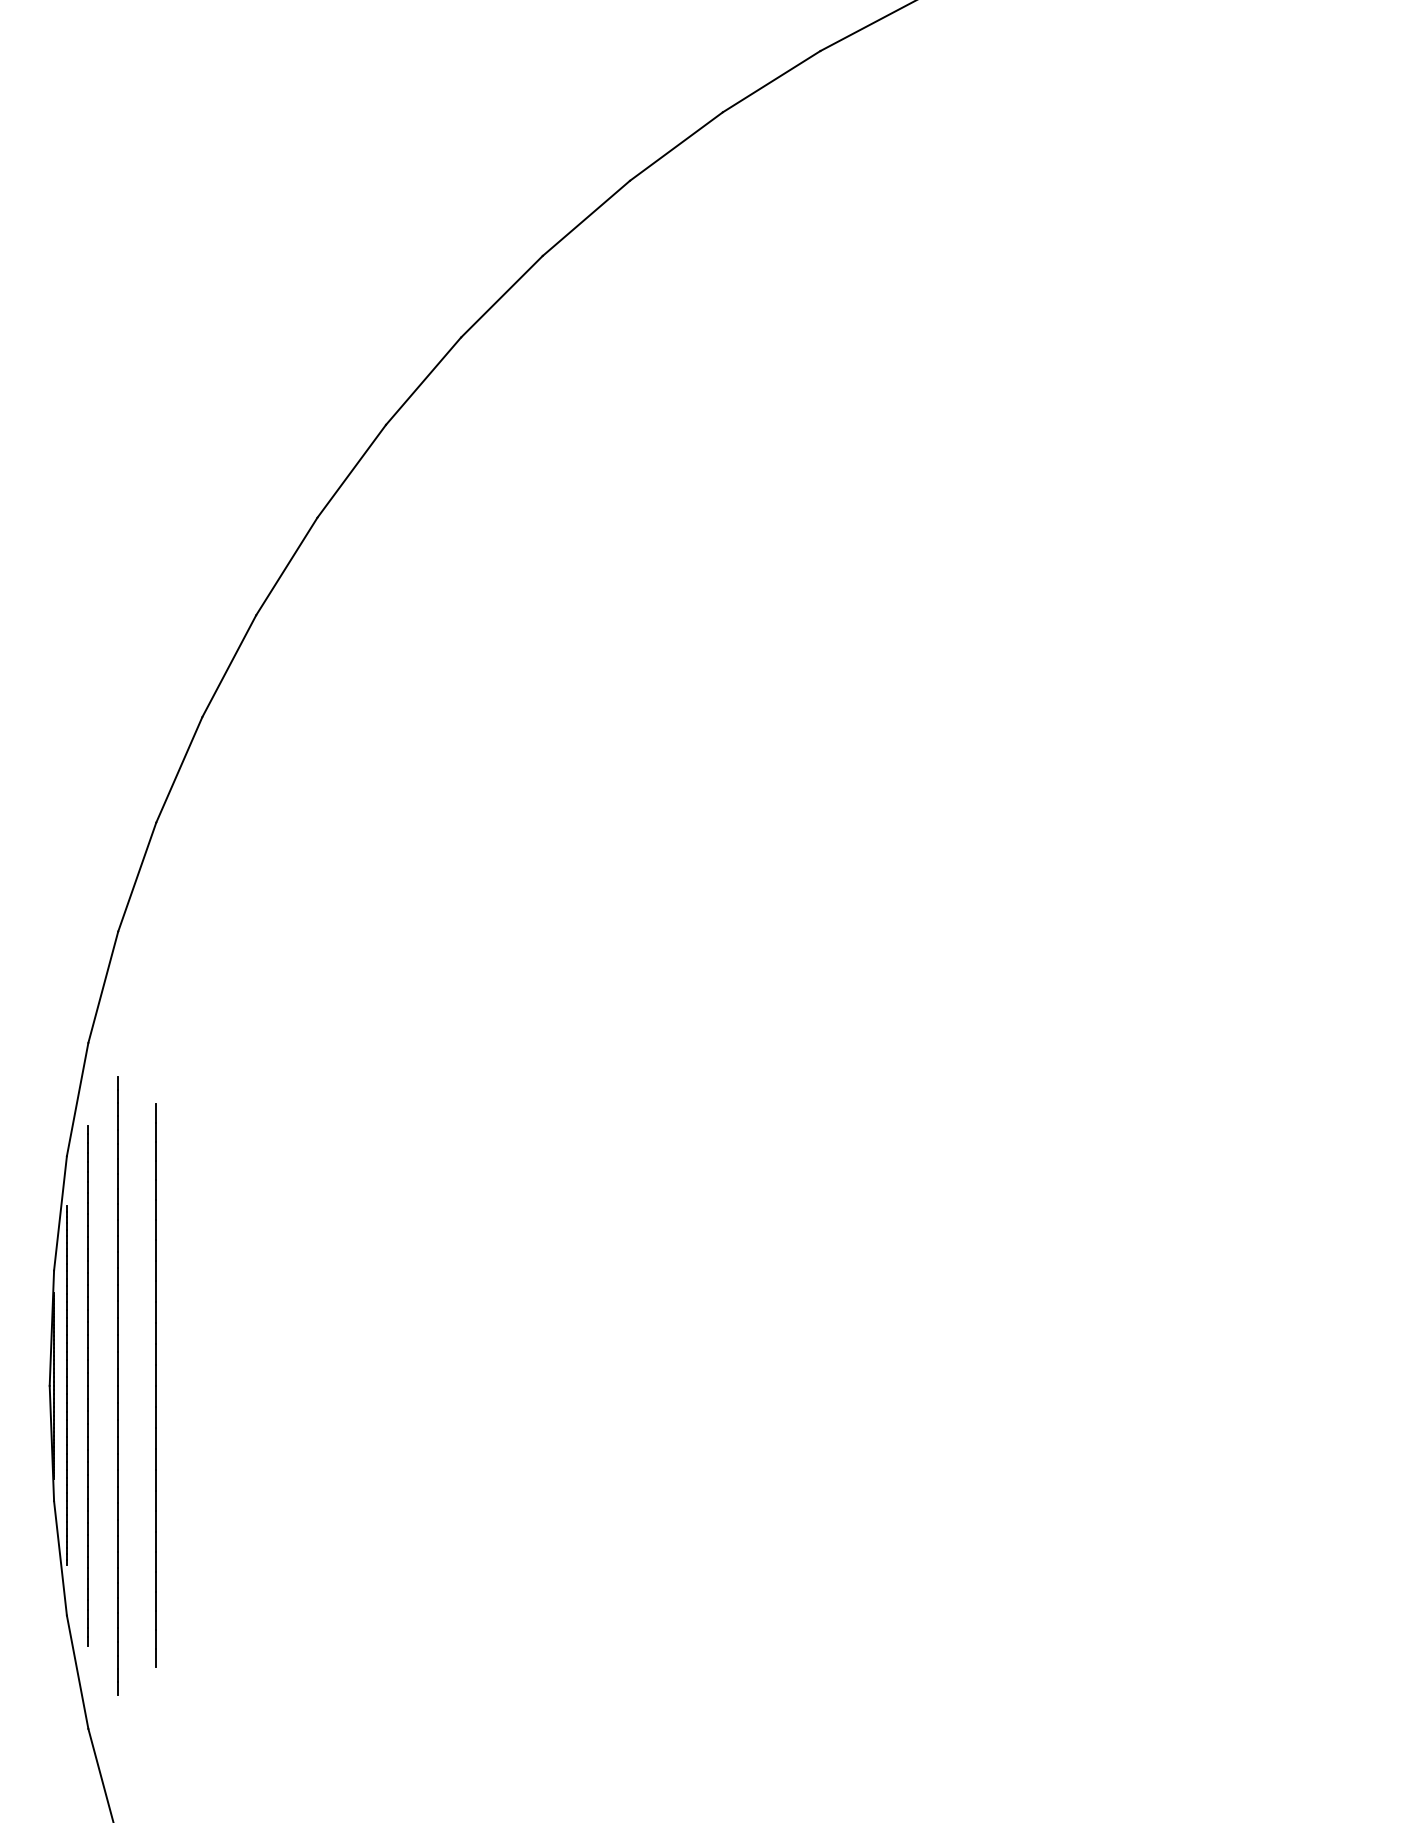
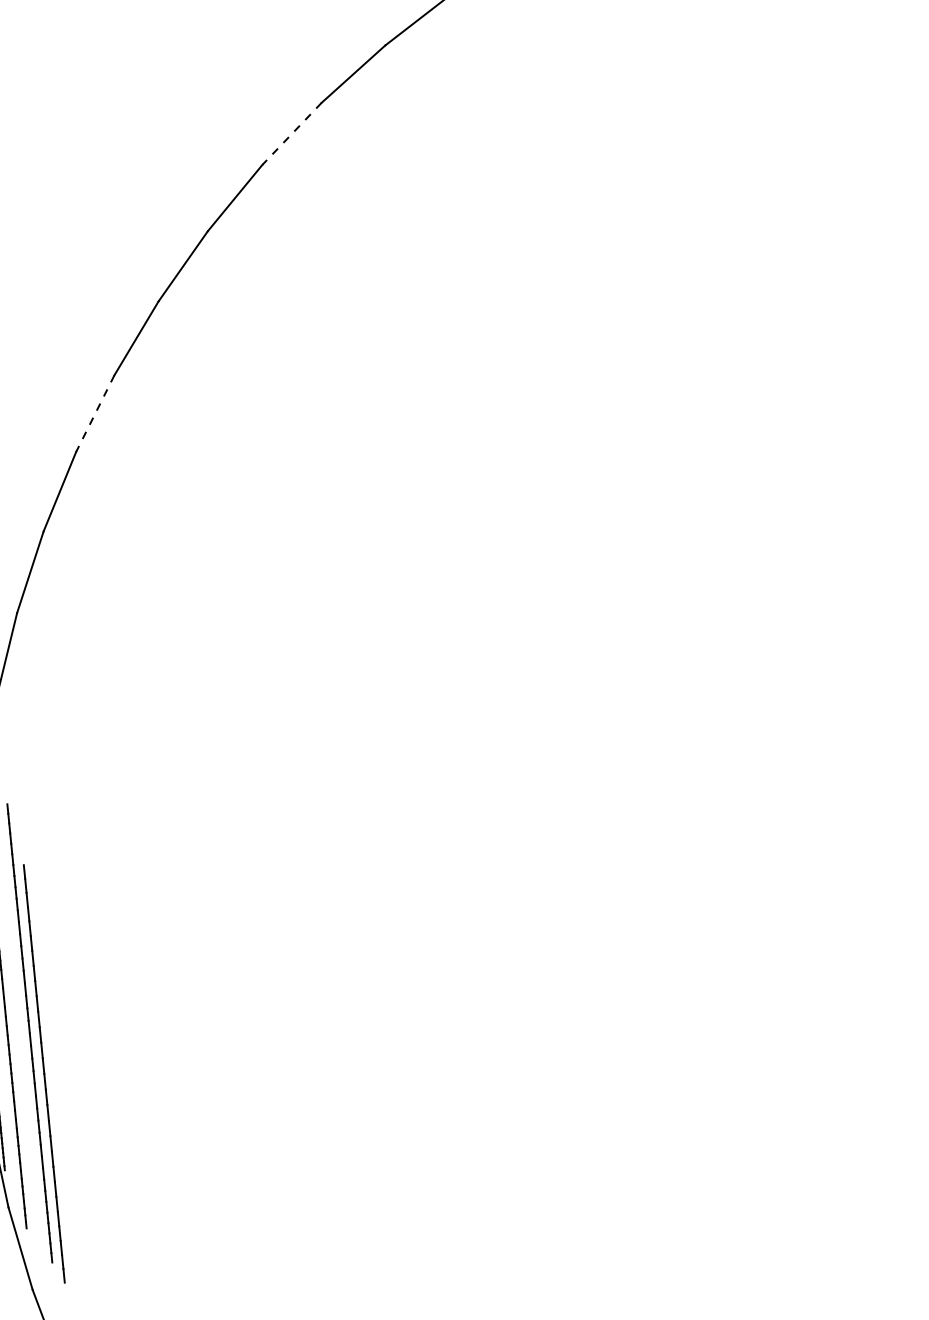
line: (586, 218) -> (292, 133), solid -> dashed
line: (286, 566) -> (95, 413), solid -> dashed
line: (155, 1385) -> (43, 1073), moved

